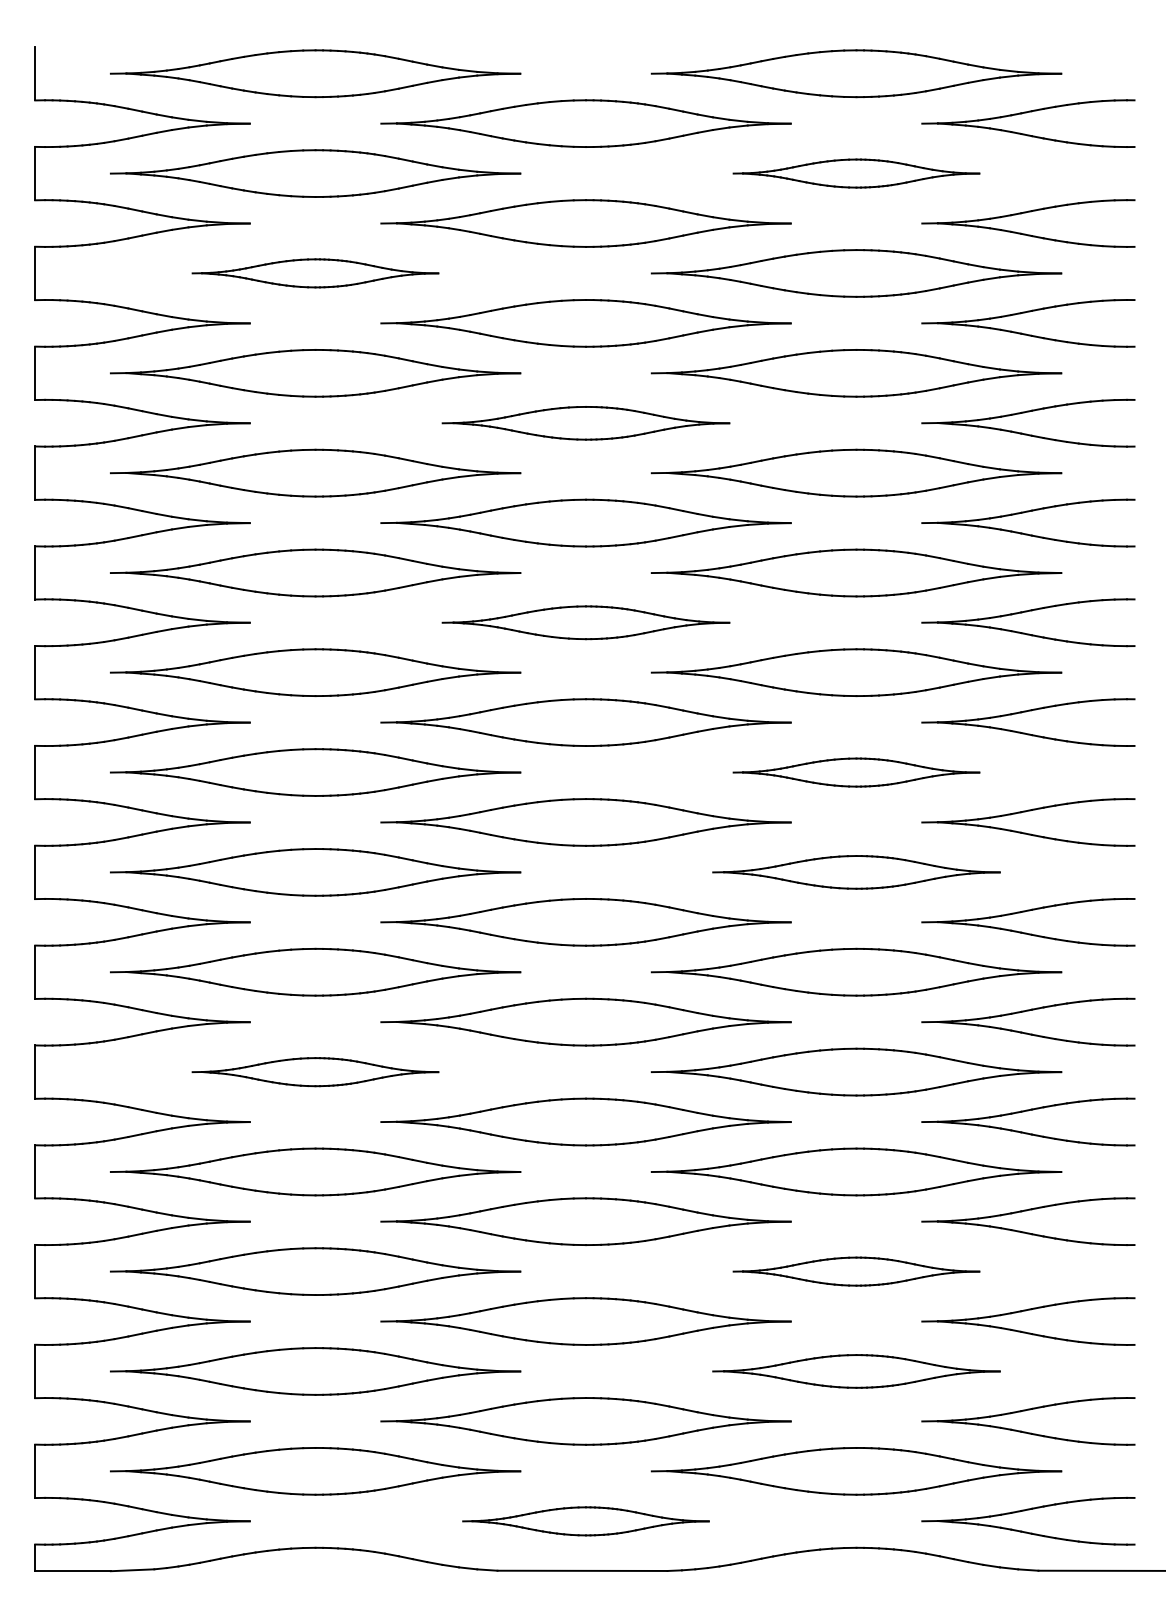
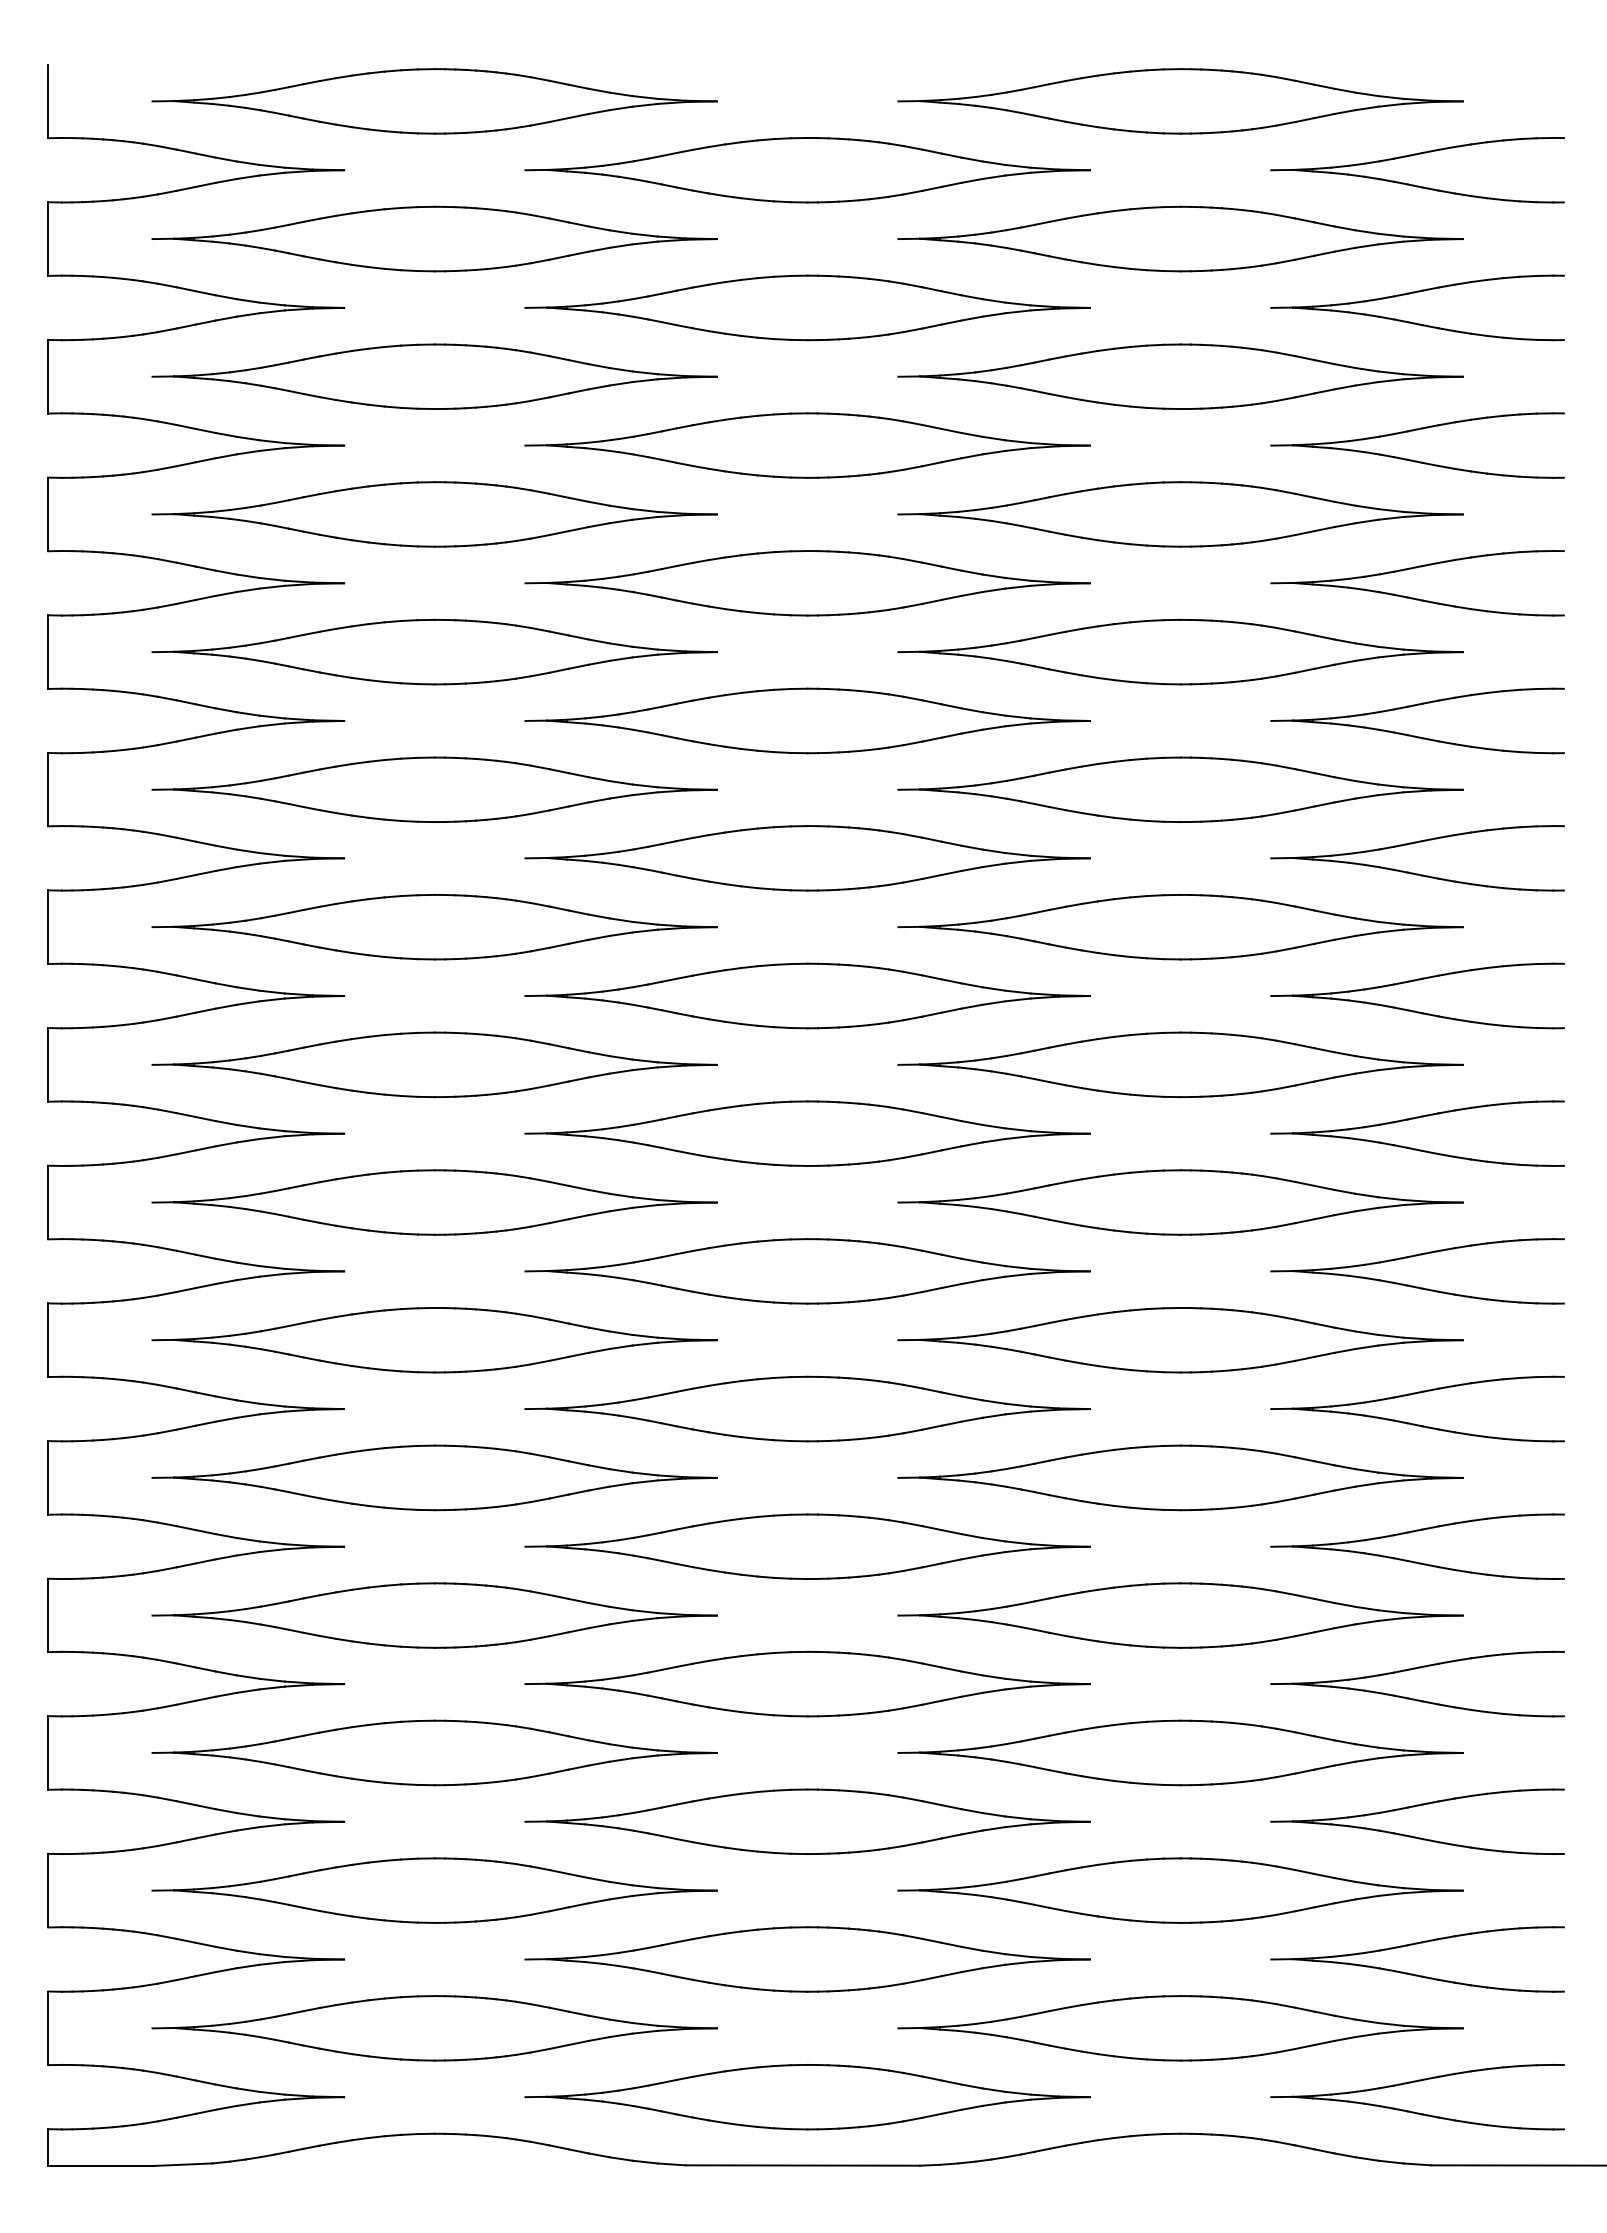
part: (856, 173) -> (1180, 238), size x1.67
part: (315, 273) -> (434, 376), size x1.67
part: (585, 423) -> (807, 583), size x1.43
part: (585, 622) -> (807, 858), size x1.43
part: (856, 772) -> (1180, 1064), size x1.67
part: (856, 872) -> (1180, 1202), size x1.43
part: (315, 1071) -> (434, 1477), size x1.67
part: (856, 1271) -> (1180, 1752), size x1.67
part: (856, 1371) -> (1180, 1890), size x1.43
part: (585, 1521) -> (807, 2097), size x1.67

